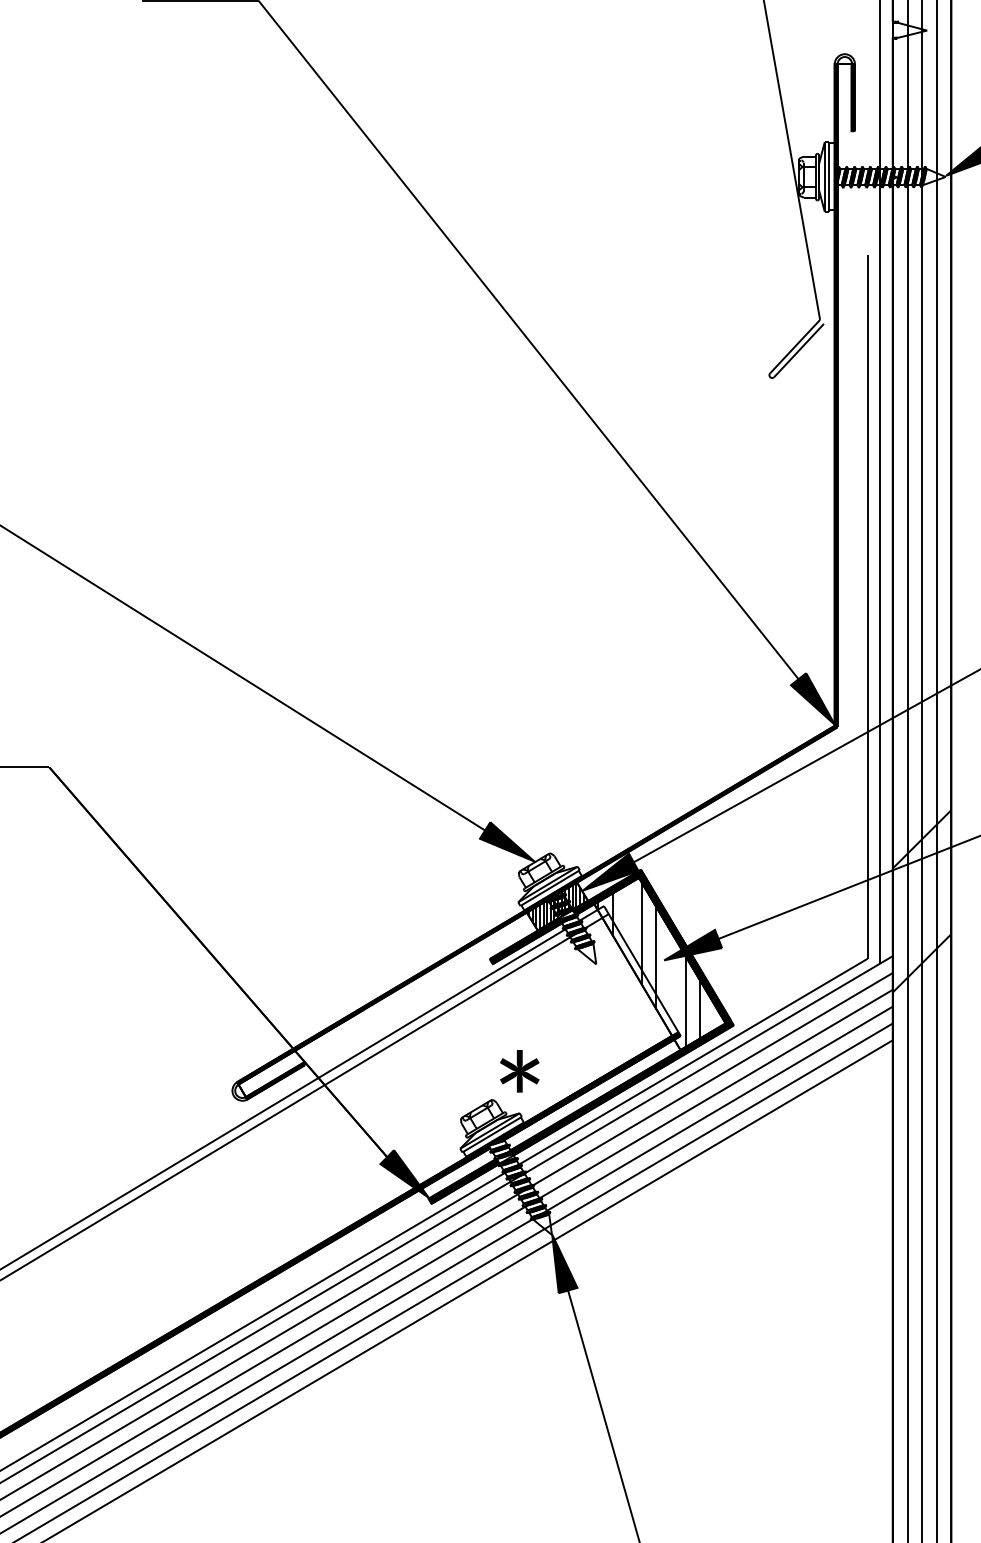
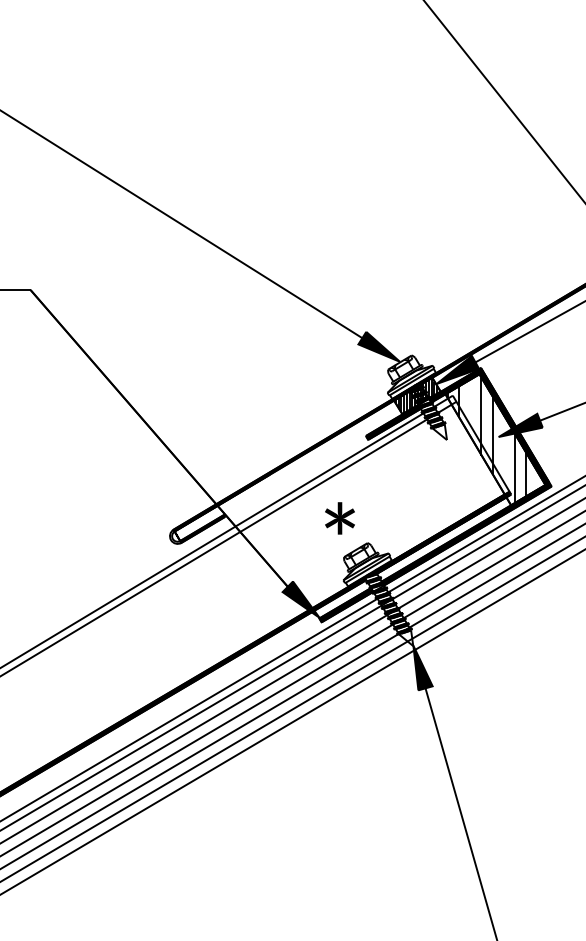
text: (519, 1071) -> (339, 518), moved

